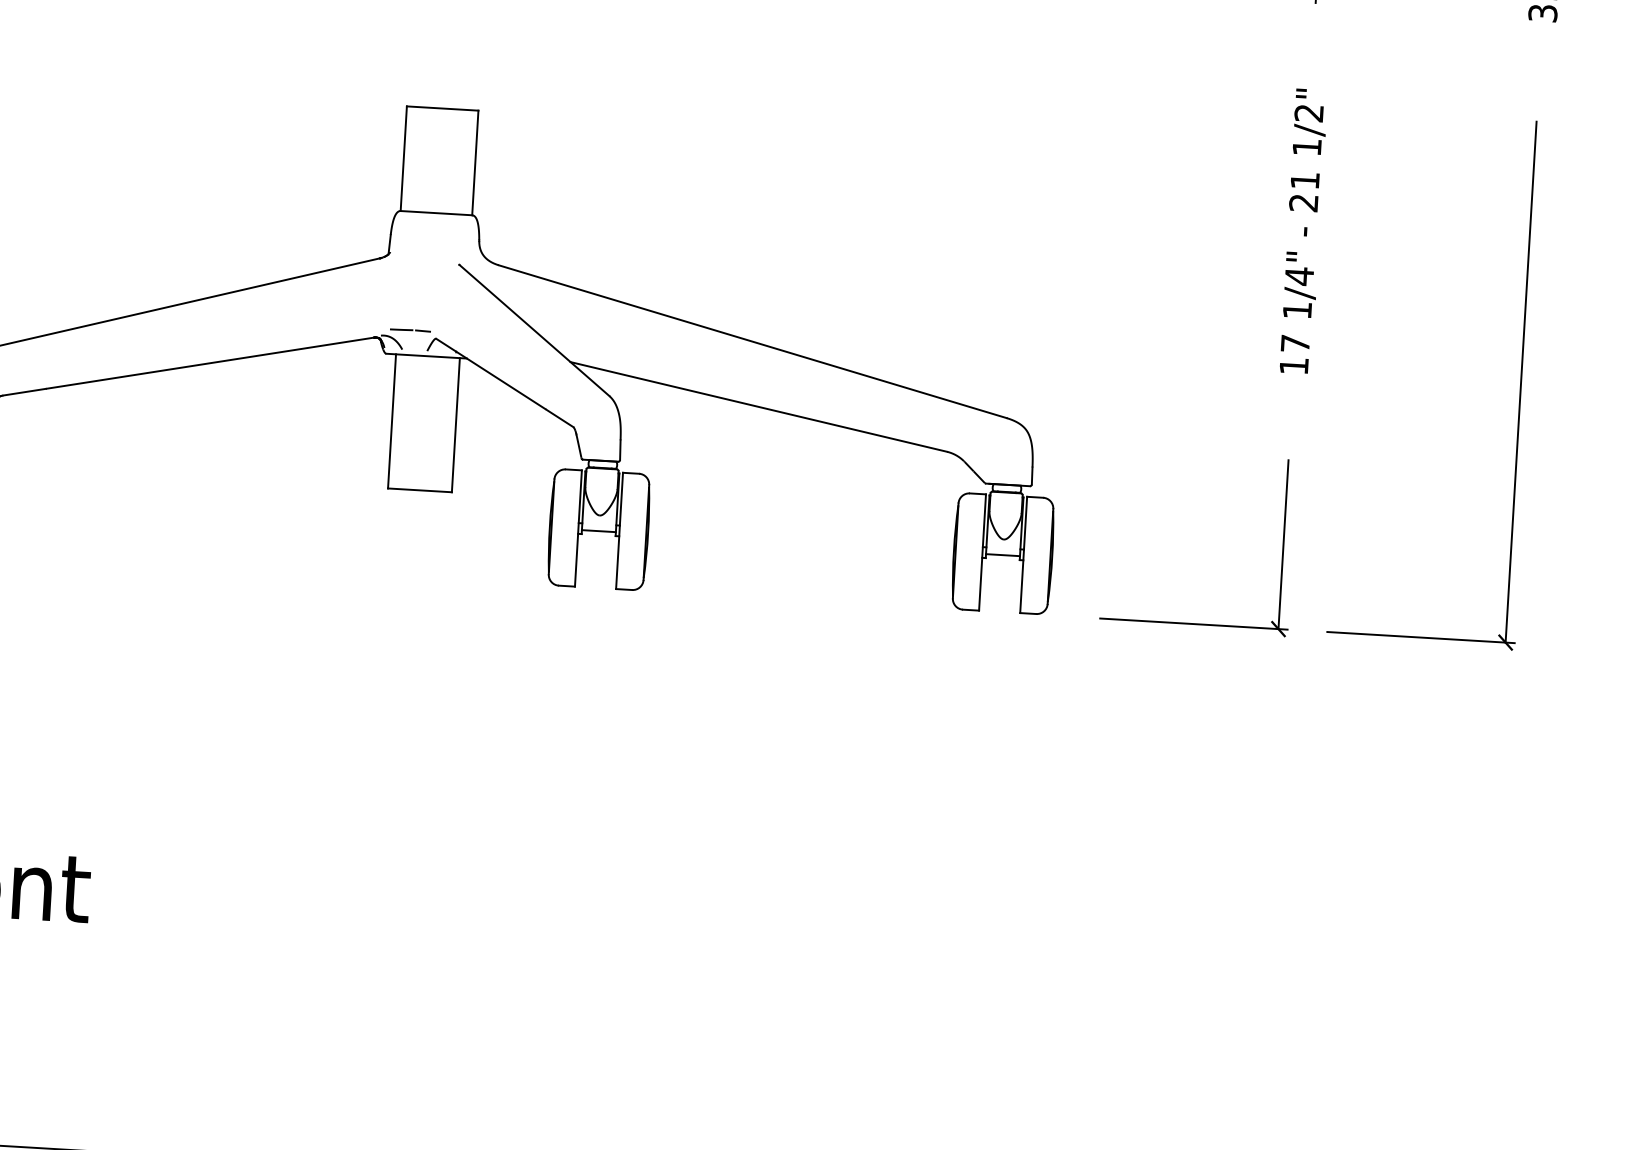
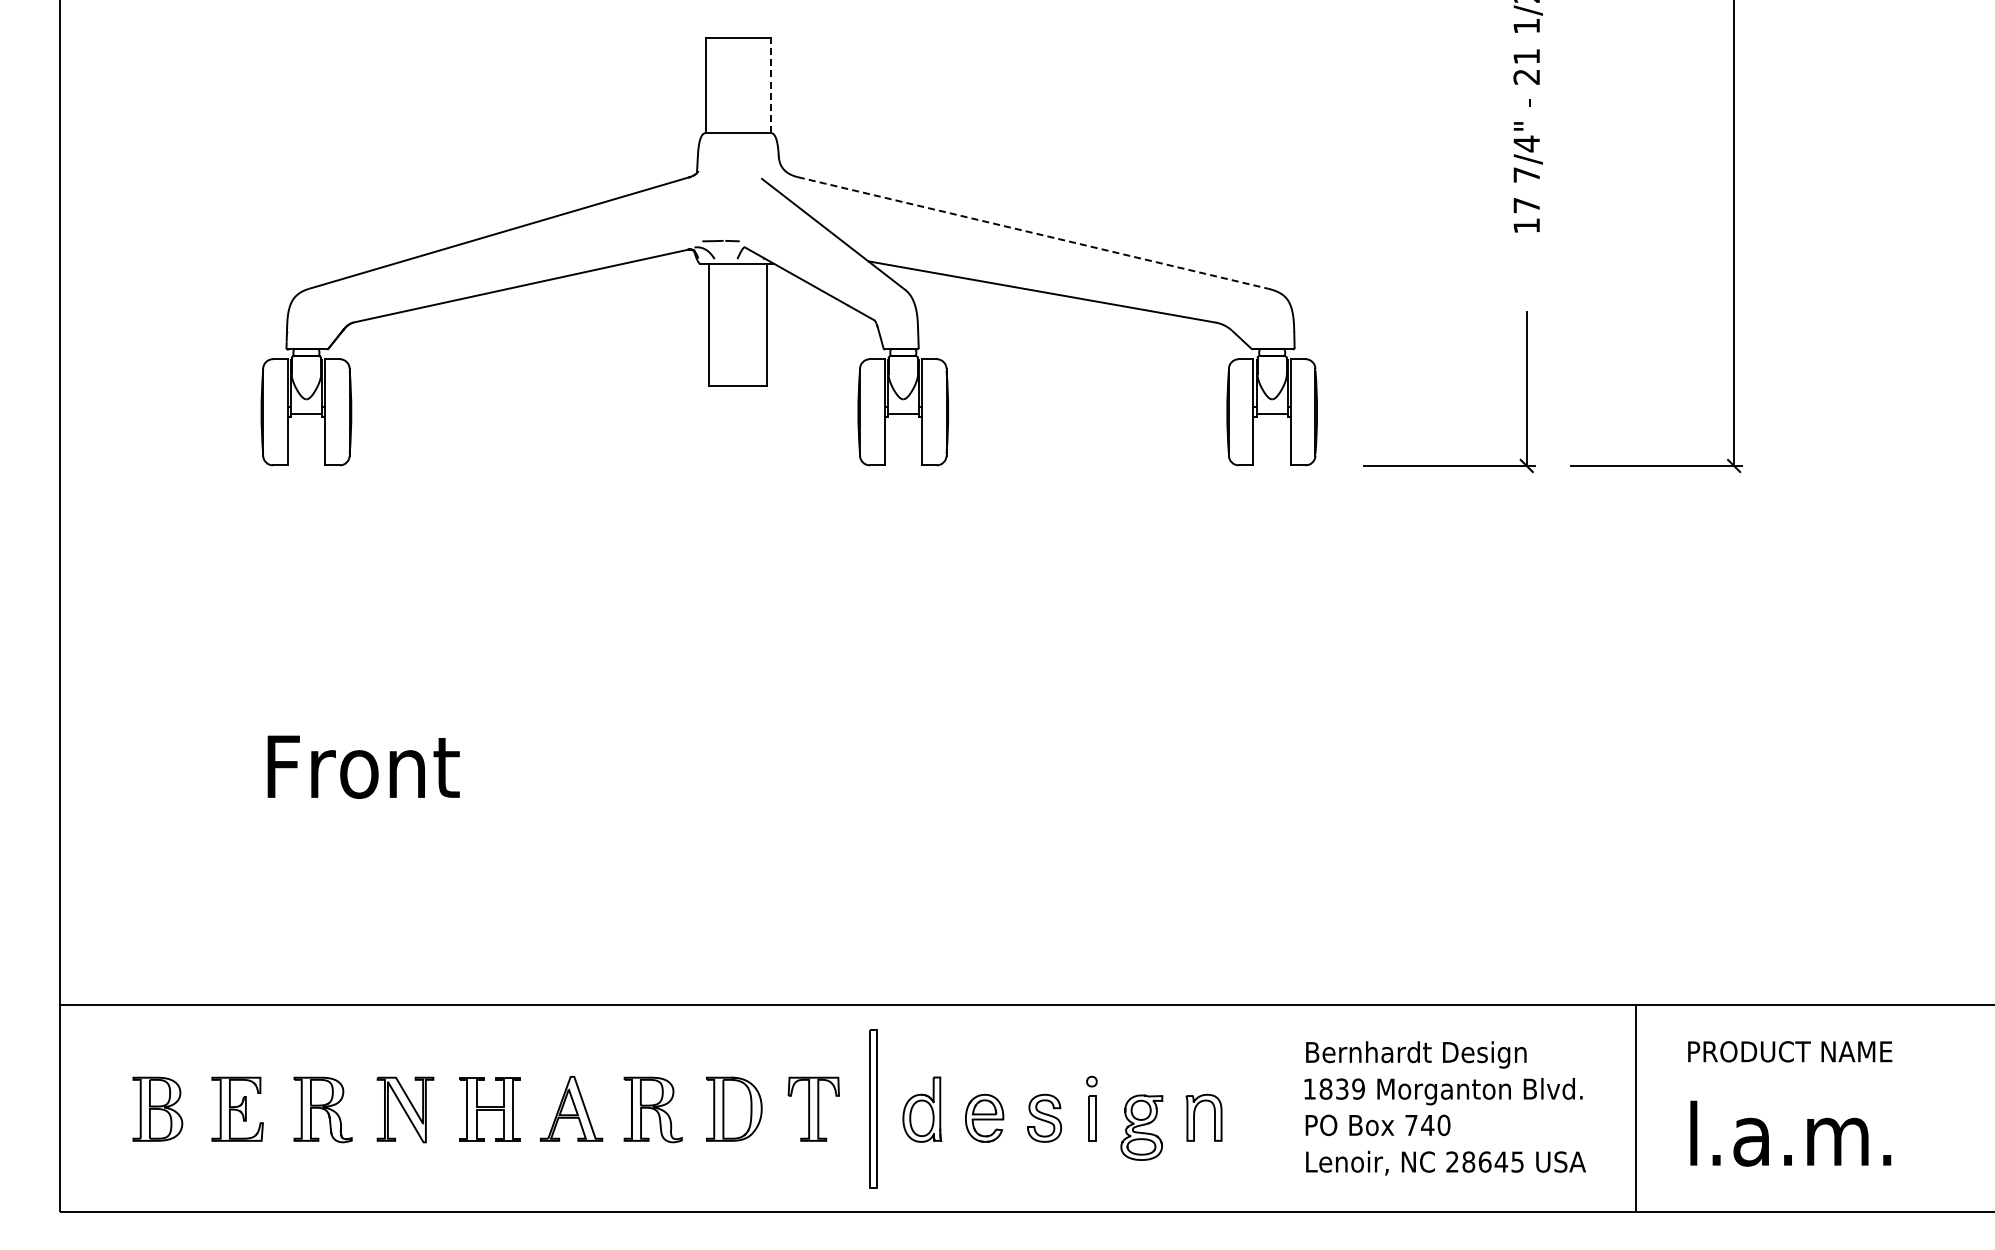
line: (474, 163) -> (770, 85), solid -> dashed
text: (1297, 309) -> (1526, 174), 1/4" -> 7/4"
line: (753, 341) -> (1033, 232), solid -> dashed

